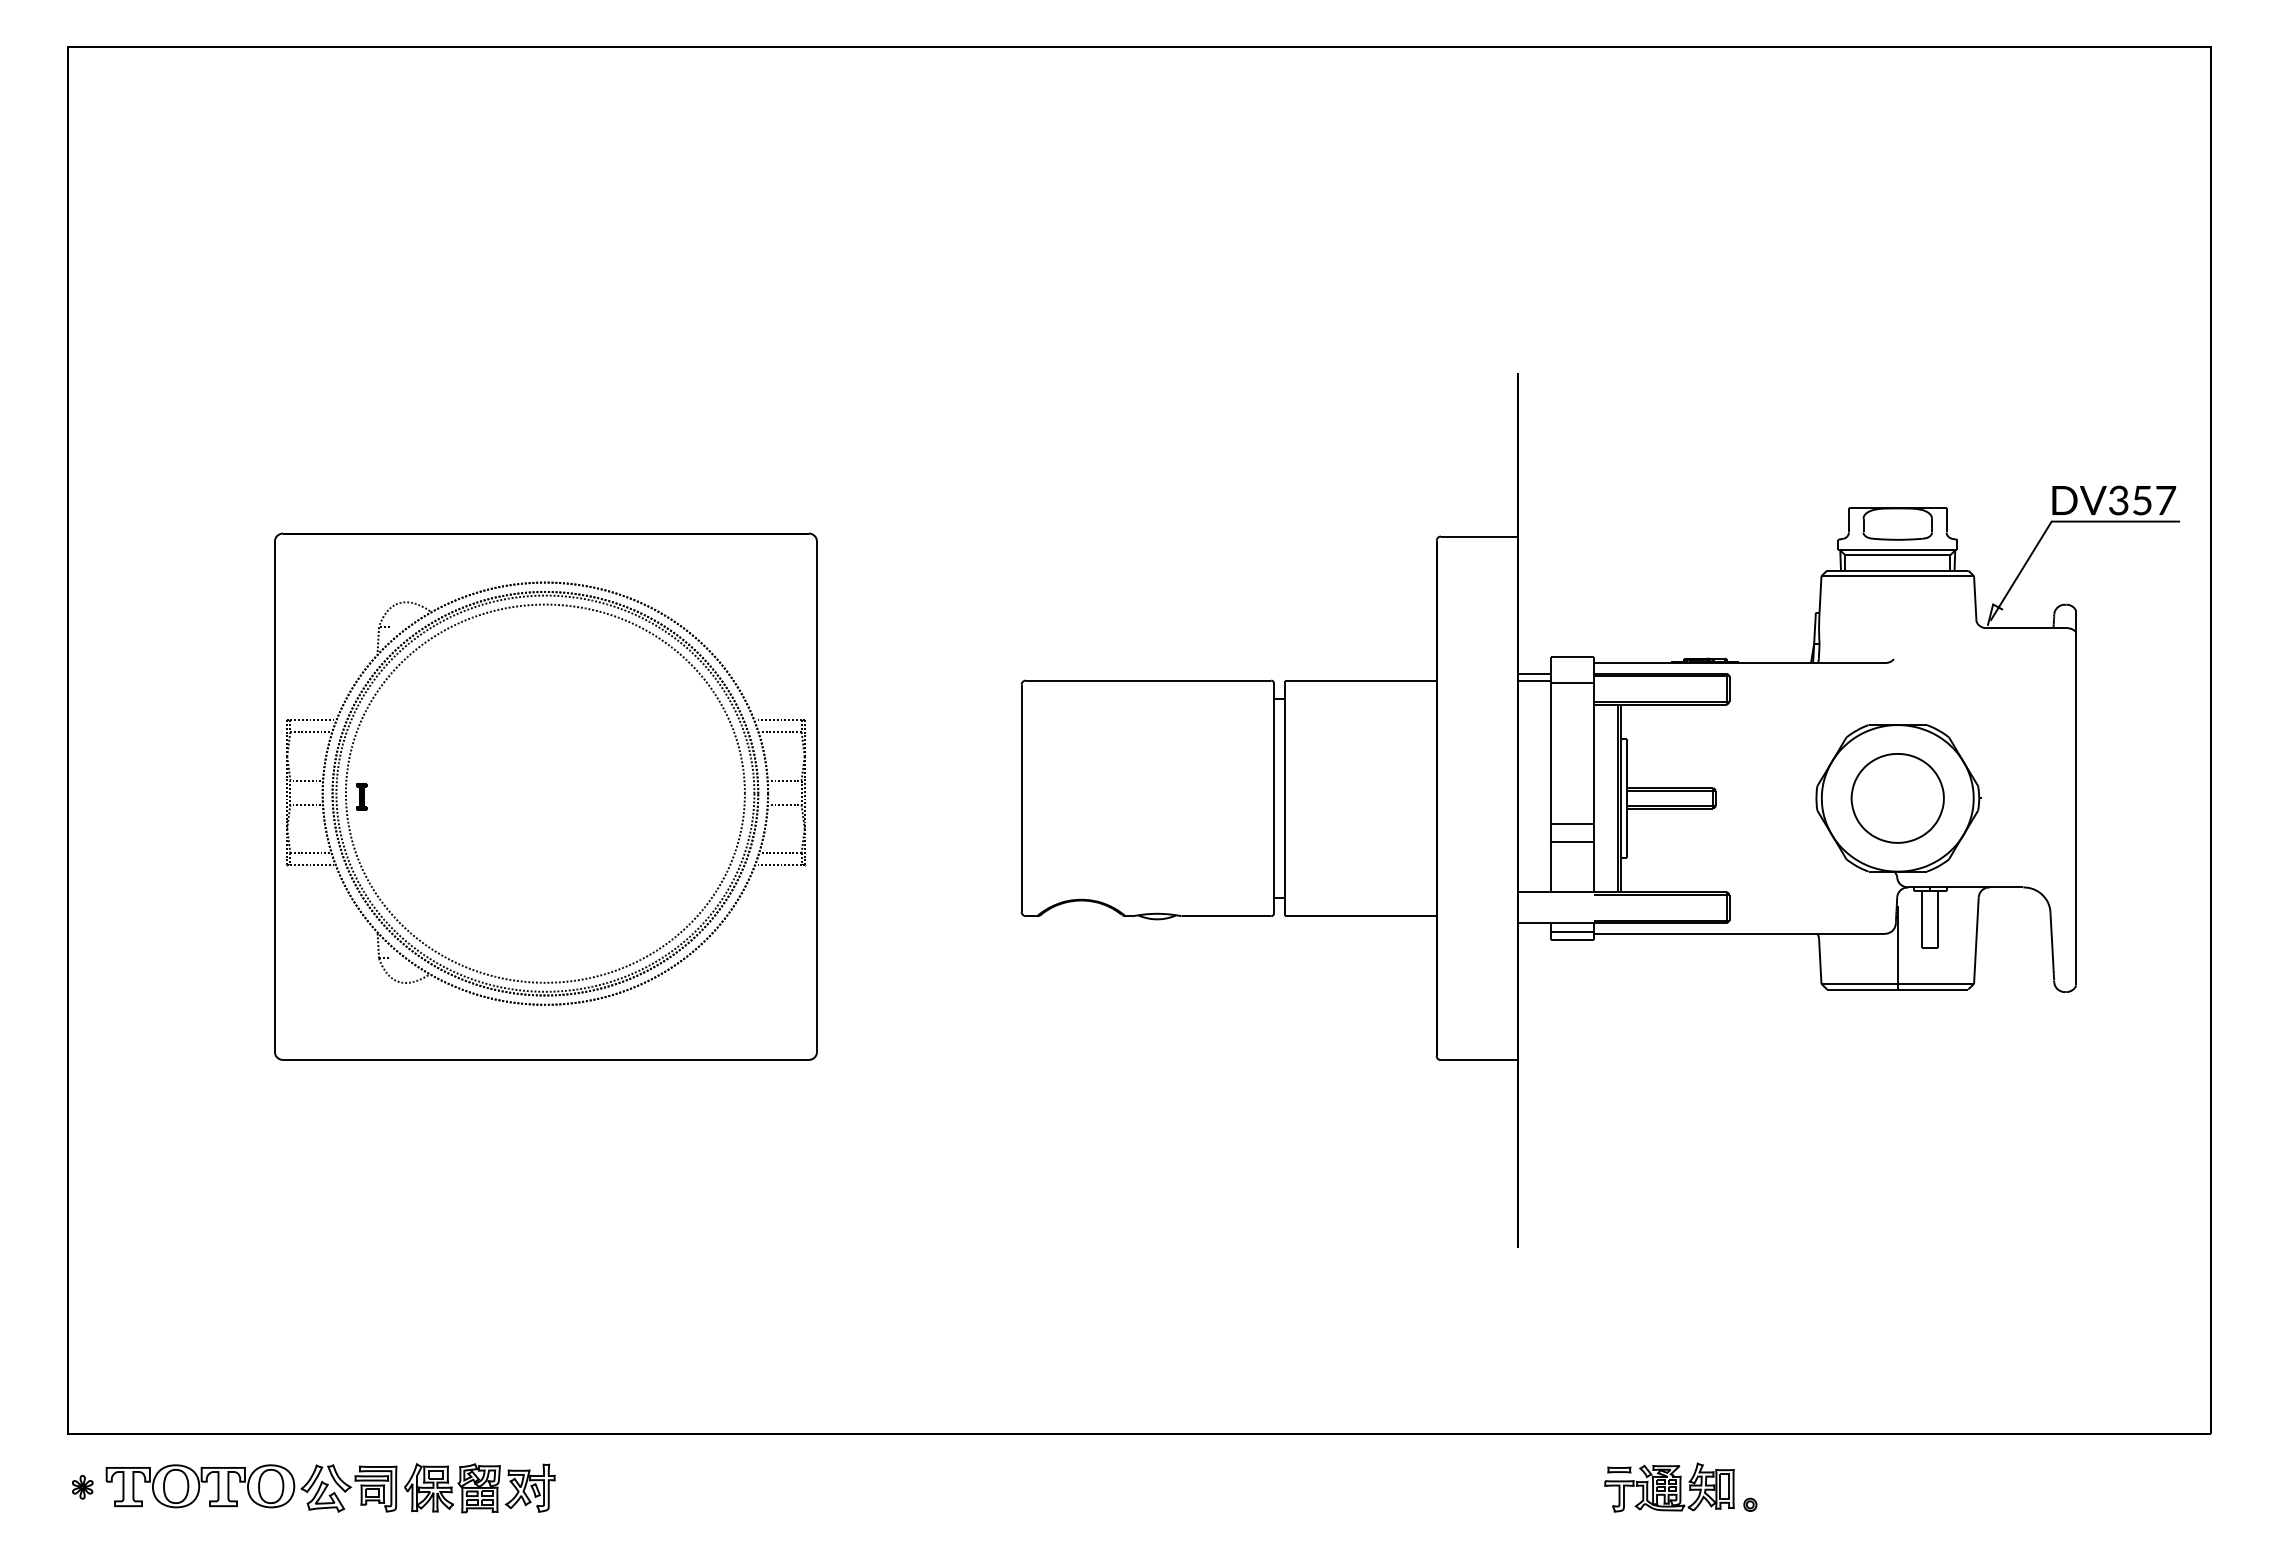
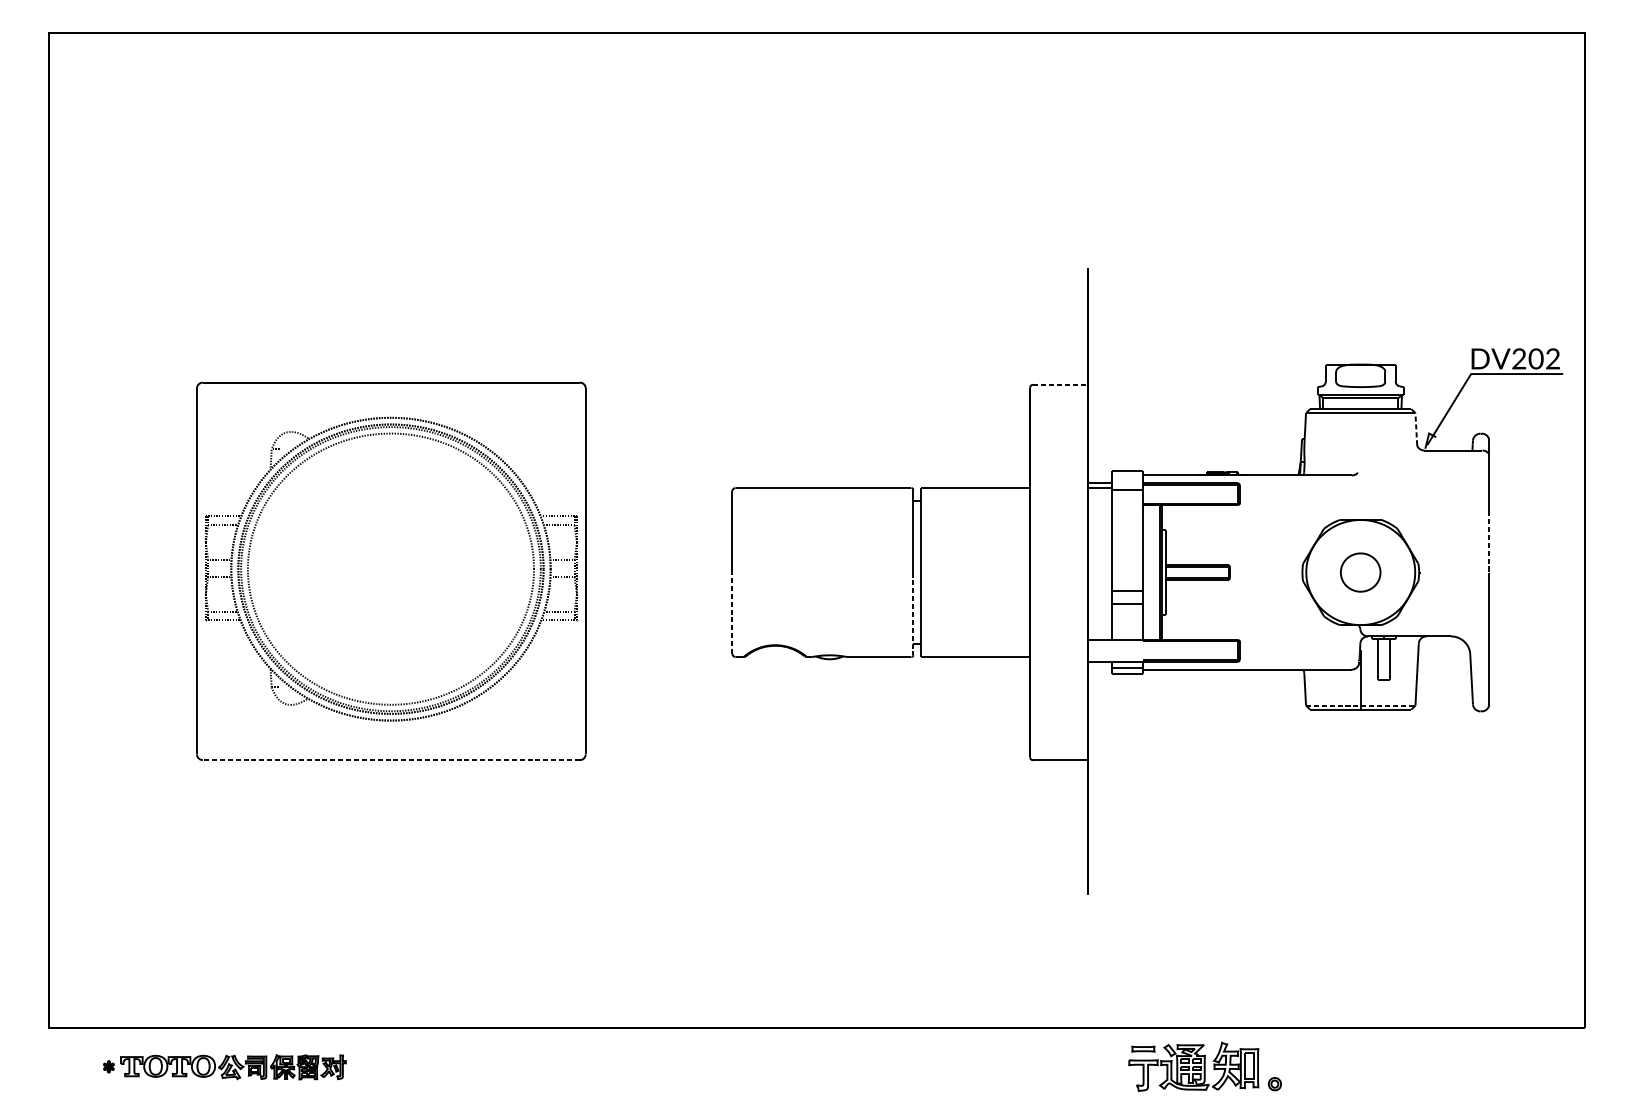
text: (2142, 500) -> (1536, 358), DV357 -> DV202
line: (1480, 536) -> (1061, 384), solid -> dashed
line: (1975, 597) -> (1416, 428), solid -> dashed
line: (2076, 755) -> (1488, 541), solid -> dashed
part: (361, 796) -> (259, 571), removed
part: (1897, 798) -> (1360, 572), size x0.6
line: (1021, 855) -> (732, 613), solid -> dashed
line: (1273, 856) -> (913, 614), solid -> dashed
line: (1898, 983) -> (1361, 705), solid -> dashed
line: (545, 1059) -> (391, 759), solid -> dashed
part: (1680, 1487) -> (1204, 1066), size x1.4
part: (313, 1488) -> (224, 1067), size x0.7

